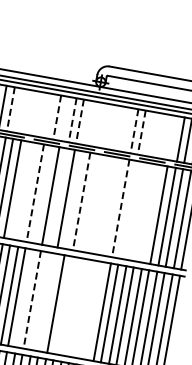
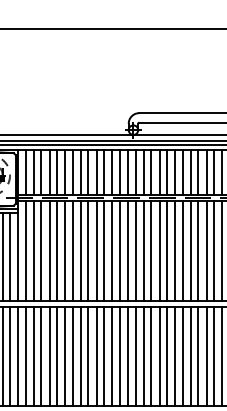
line: (10, 110) -> (49, 173), dashed -> solid
line: (18, 110) -> (57, 172), added
line: (26, 111) -> (65, 172), added
line: (33, 113) -> (72, 172), added
line: (42, 114) -> (81, 172), added
line: (49, 116) -> (88, 172), added
line: (56, 118) -> (96, 173), dashed -> solid
line: (64, 118) -> (104, 172), added
line: (72, 121) -> (112, 173), dashed -> solid
line: (79, 122) -> (119, 173), dashed -> solid
line: (88, 123) -> (128, 172), added
line: (95, 124) -> (135, 172), added
line: (103, 125) -> (143, 172), added
line: (111, 127) -> (151, 172), added
line: (119, 128) -> (159, 172), added
line: (125, 129) -> (166, 172), added
line: (134, 132) -> (175, 173), dashed -> solid
line: (141, 133) -> (182, 173), dashed -> solid
line: (149, 133) -> (190, 172), added
line: (157, 135) -> (198, 172), added
line: (165, 136) -> (206, 172), added
line: (172, 137) -> (213, 172), added
line: (19, 189) -> (72, 250), added
line: (28, 191) -> (81, 250), added
line: (35, 192) -> (88, 250), dashed -> solid
line: (43, 194) -> (96, 250), added
line: (59, 197) -> (112, 250), added
line: (74, 199) -> (128, 250), added
line: (81, 201) -> (135, 250), dashed -> solid
line: (89, 202) -> (143, 250), added
line: (97, 203) -> (151, 250), added
line: (105, 205) -> (159, 250), added
line: (112, 206) -> (166, 250), added
line: (121, 208) -> (175, 250), dashed -> solid
line: (128, 209) -> (182, 250), added
line: (135, 210) -> (190, 250), added
line: (143, 212) -> (198, 250), added
line: (151, 213) -> (206, 250), added
line: (24, 298) -> (96, 356), added
line: (32, 299) -> (104, 356), dashed -> solid
line: (40, 301) -> (112, 356), added
line: (47, 302) -> (119, 356), added
line: (63, 305) -> (135, 356), added
line: (71, 306) -> (143, 356), added
line: (78, 308) -> (151, 356), added
line: (86, 309) -> (159, 356), added
line: (93, 310) -> (166, 356), added

